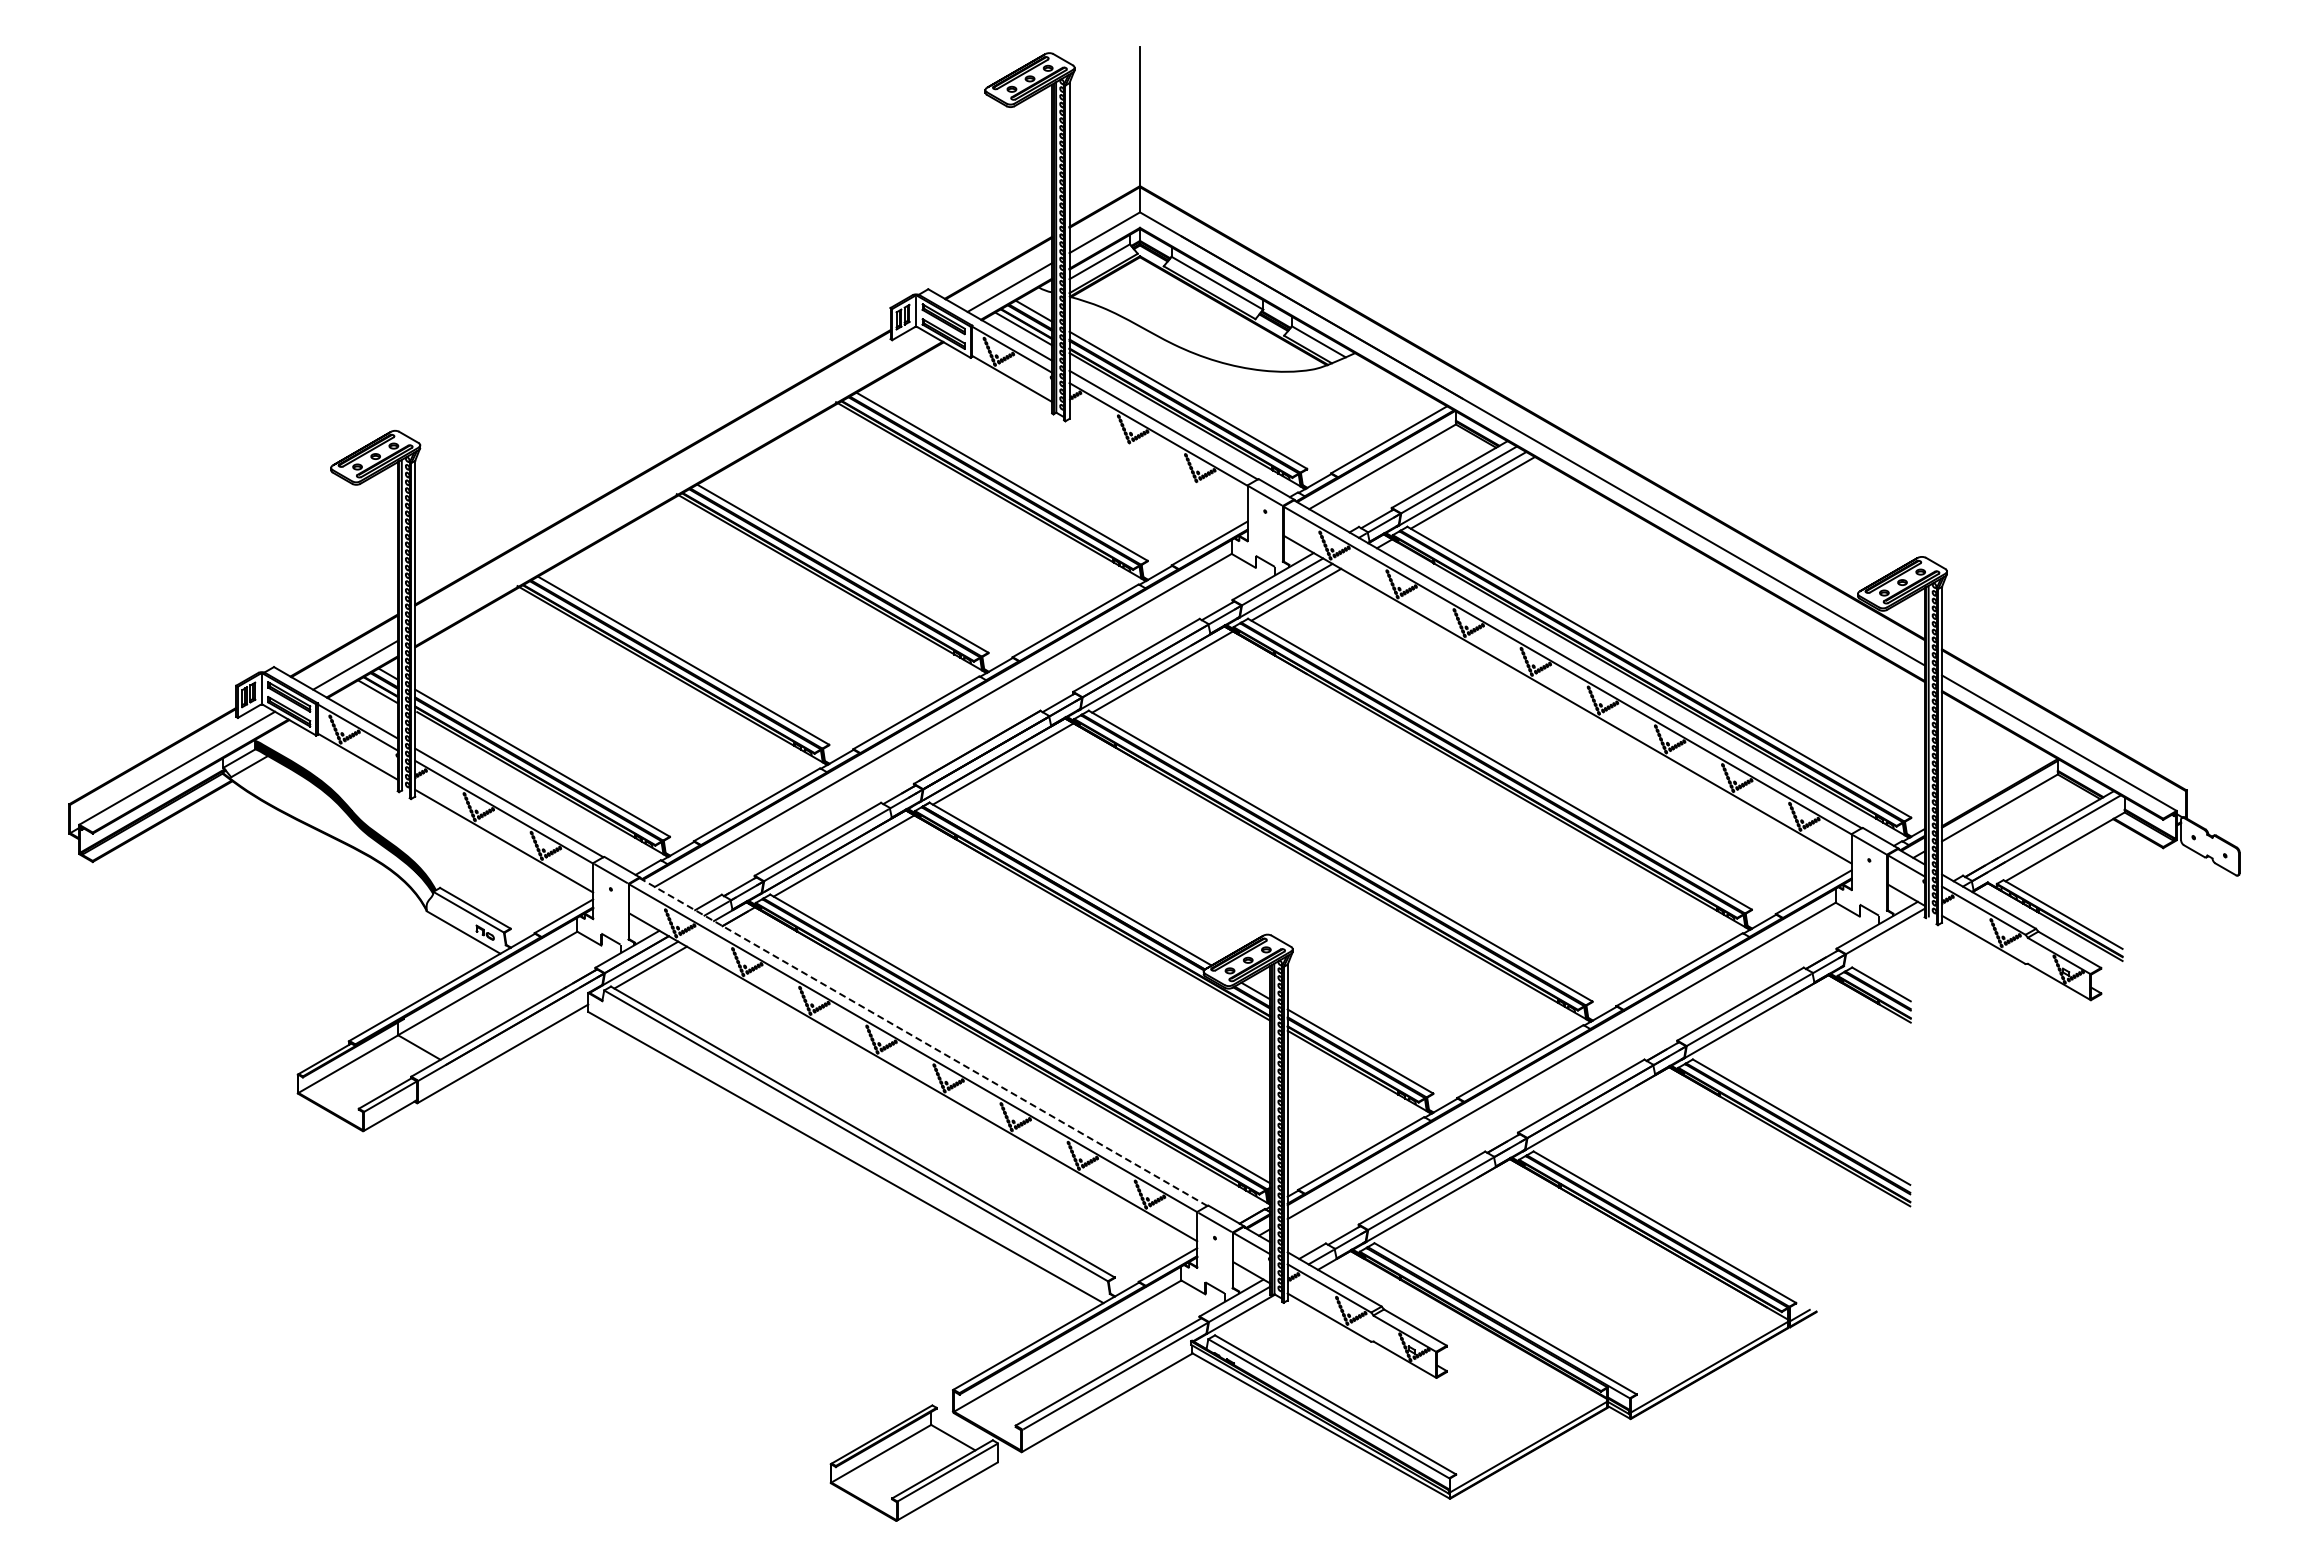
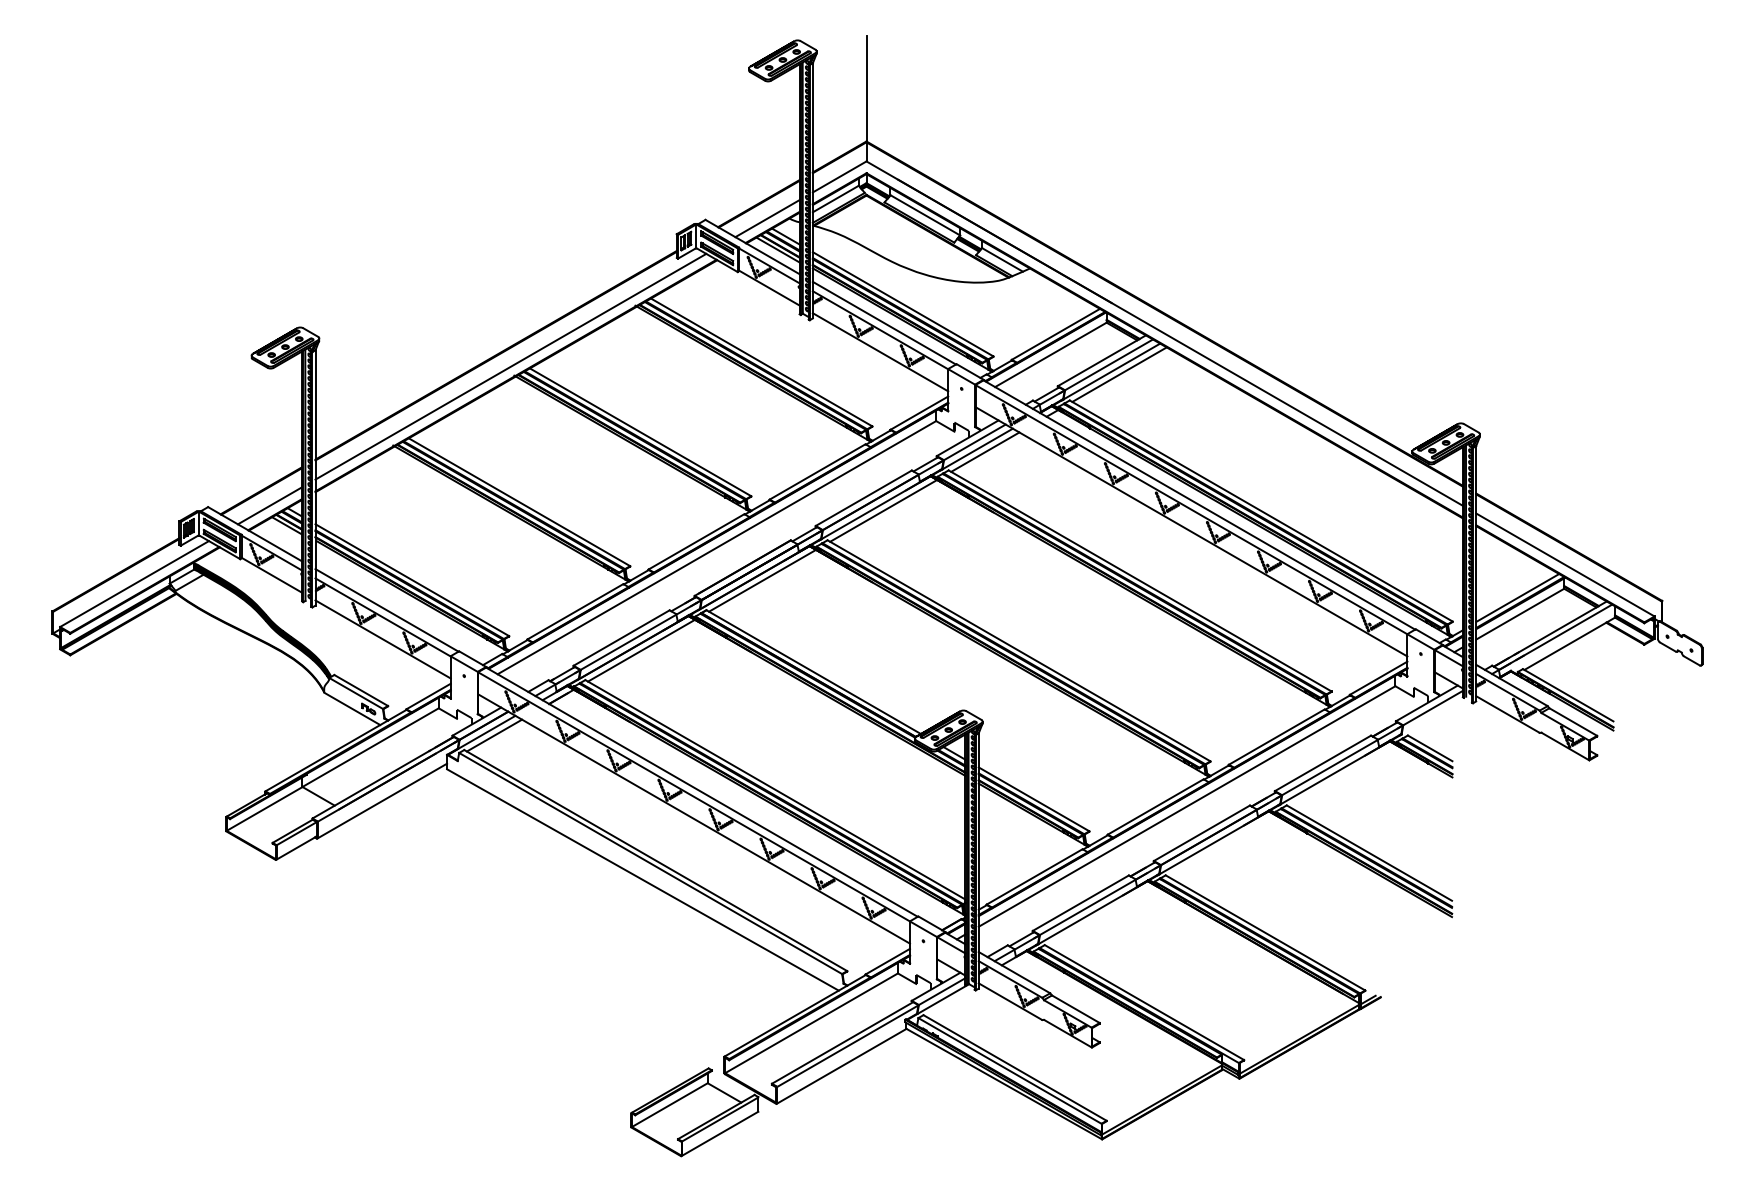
line: (1158, 463) -> (880, 352), added
line: (672, 481) -> (511, 366), added
line: (1996, 786) -> (1517, 597), added
line: (923, 1042) -> (701, 792), dashed -> solid

